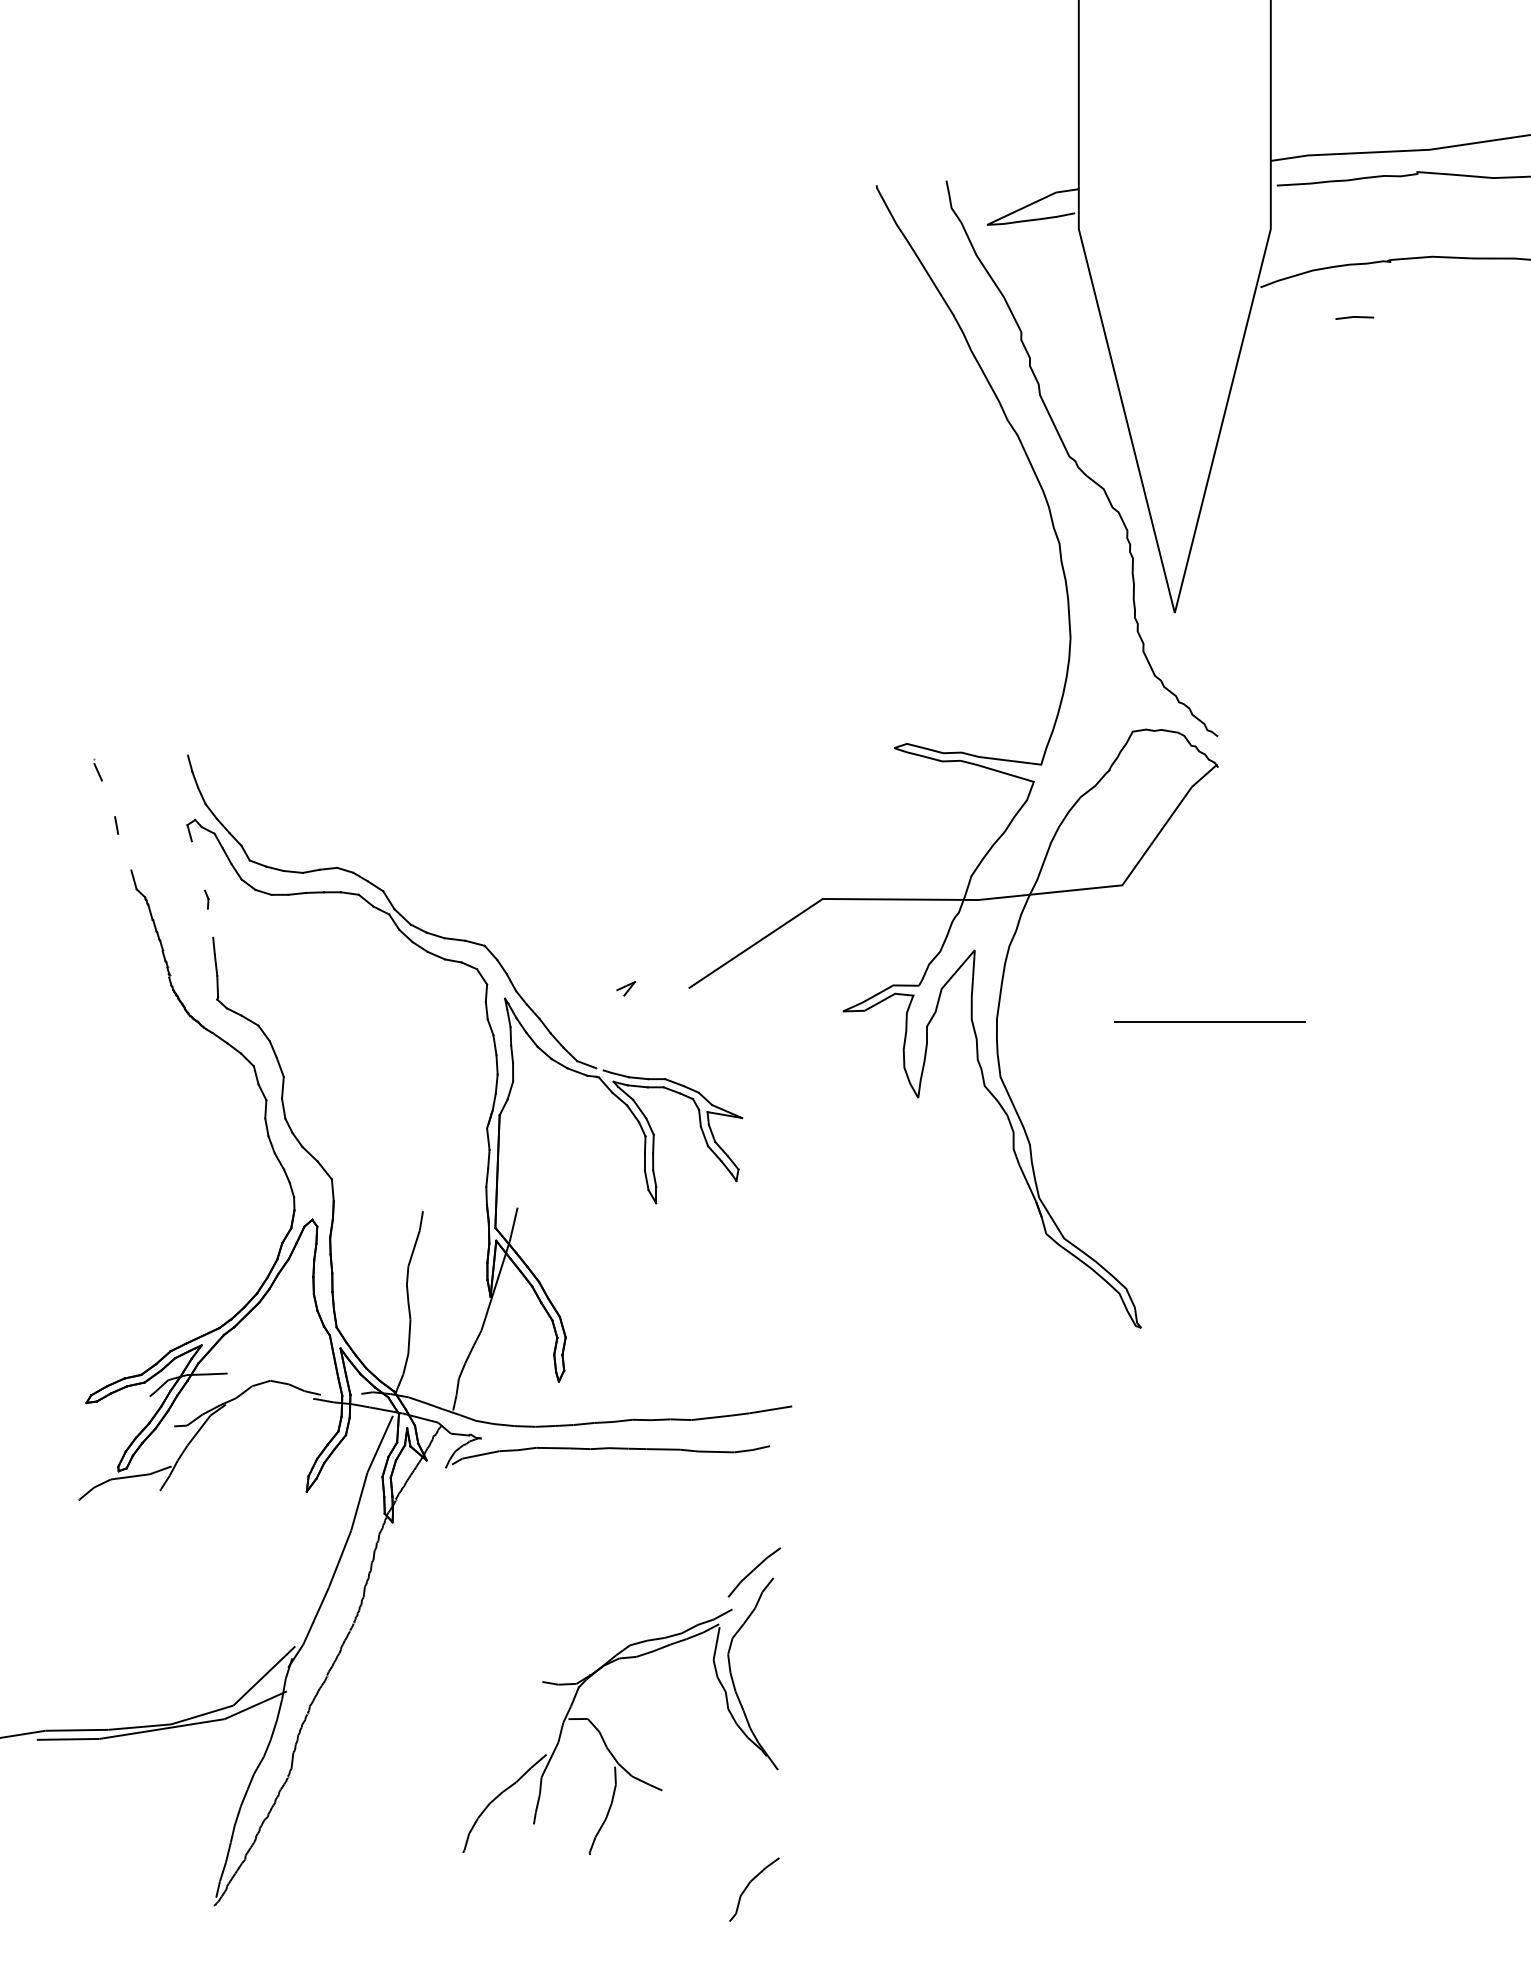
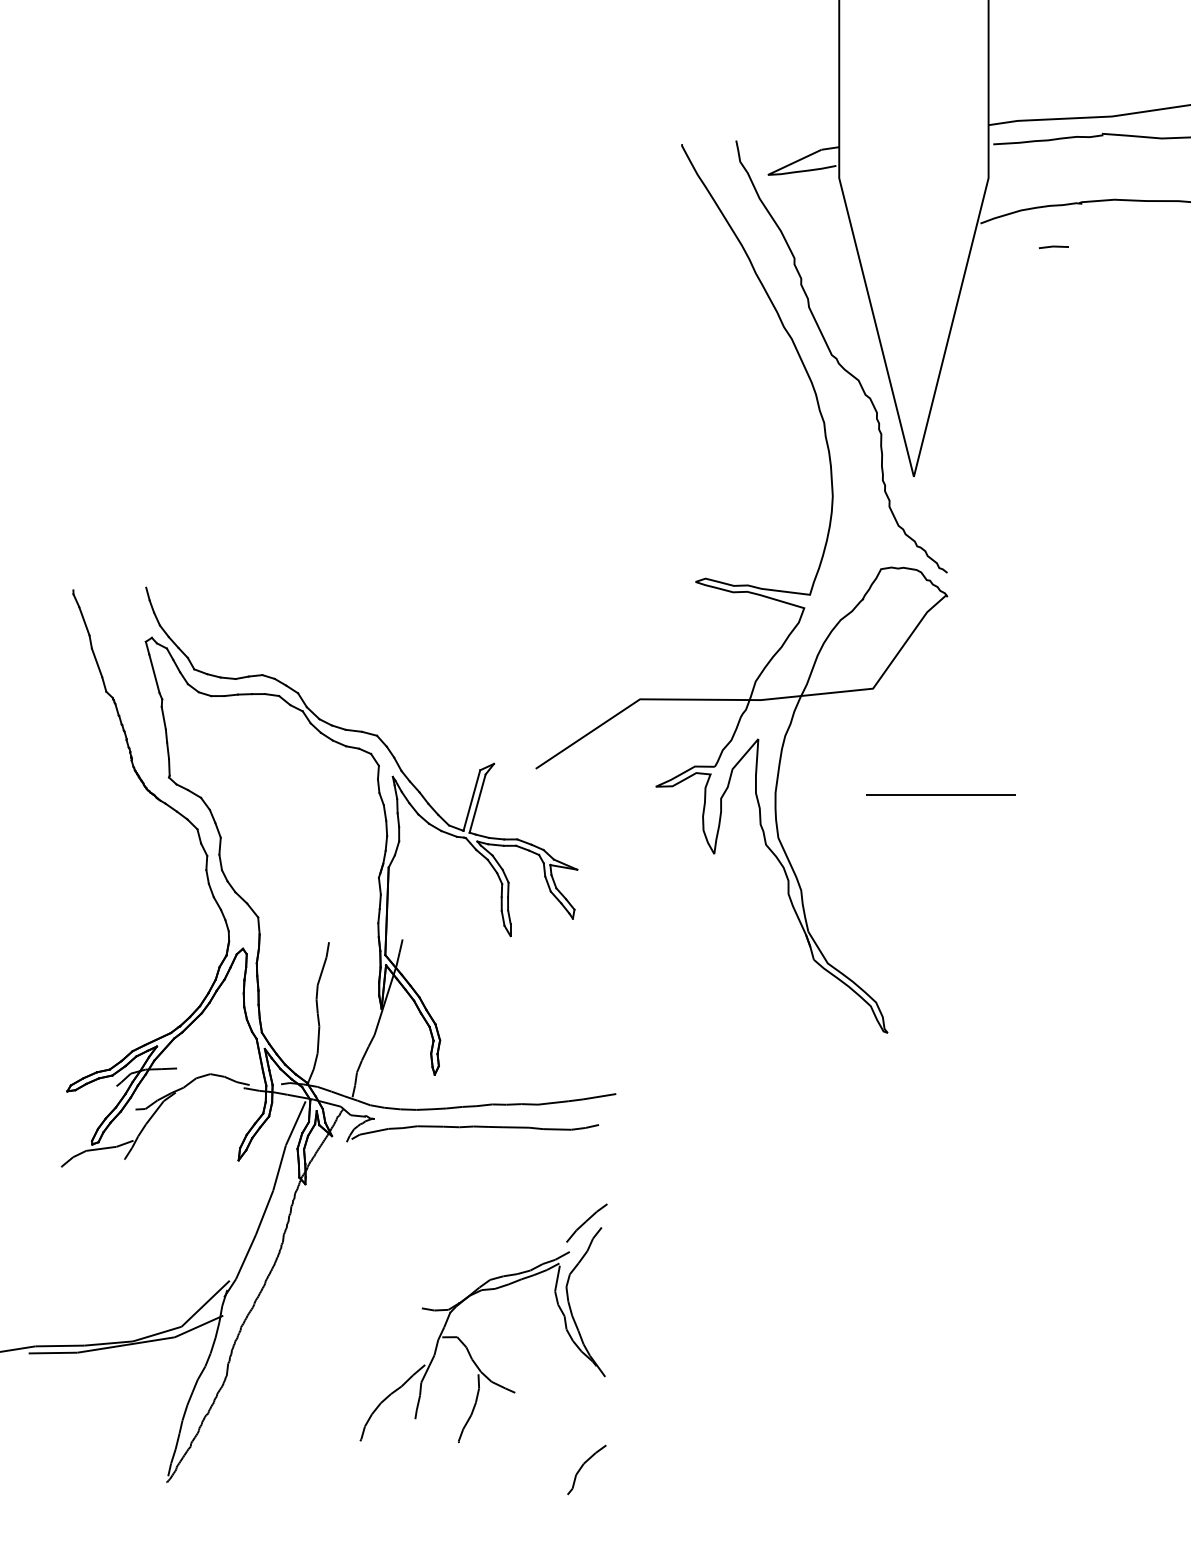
line: (108, 798) -> (84, 621), added
line: (124, 851) -> (96, 662), added
line: (198, 865) -> (154, 673), added
line: (210, 922) -> (163, 717), added
line: (606, 1029) -> (471, 800), added
line: (613, 1032) -> (477, 803), added

